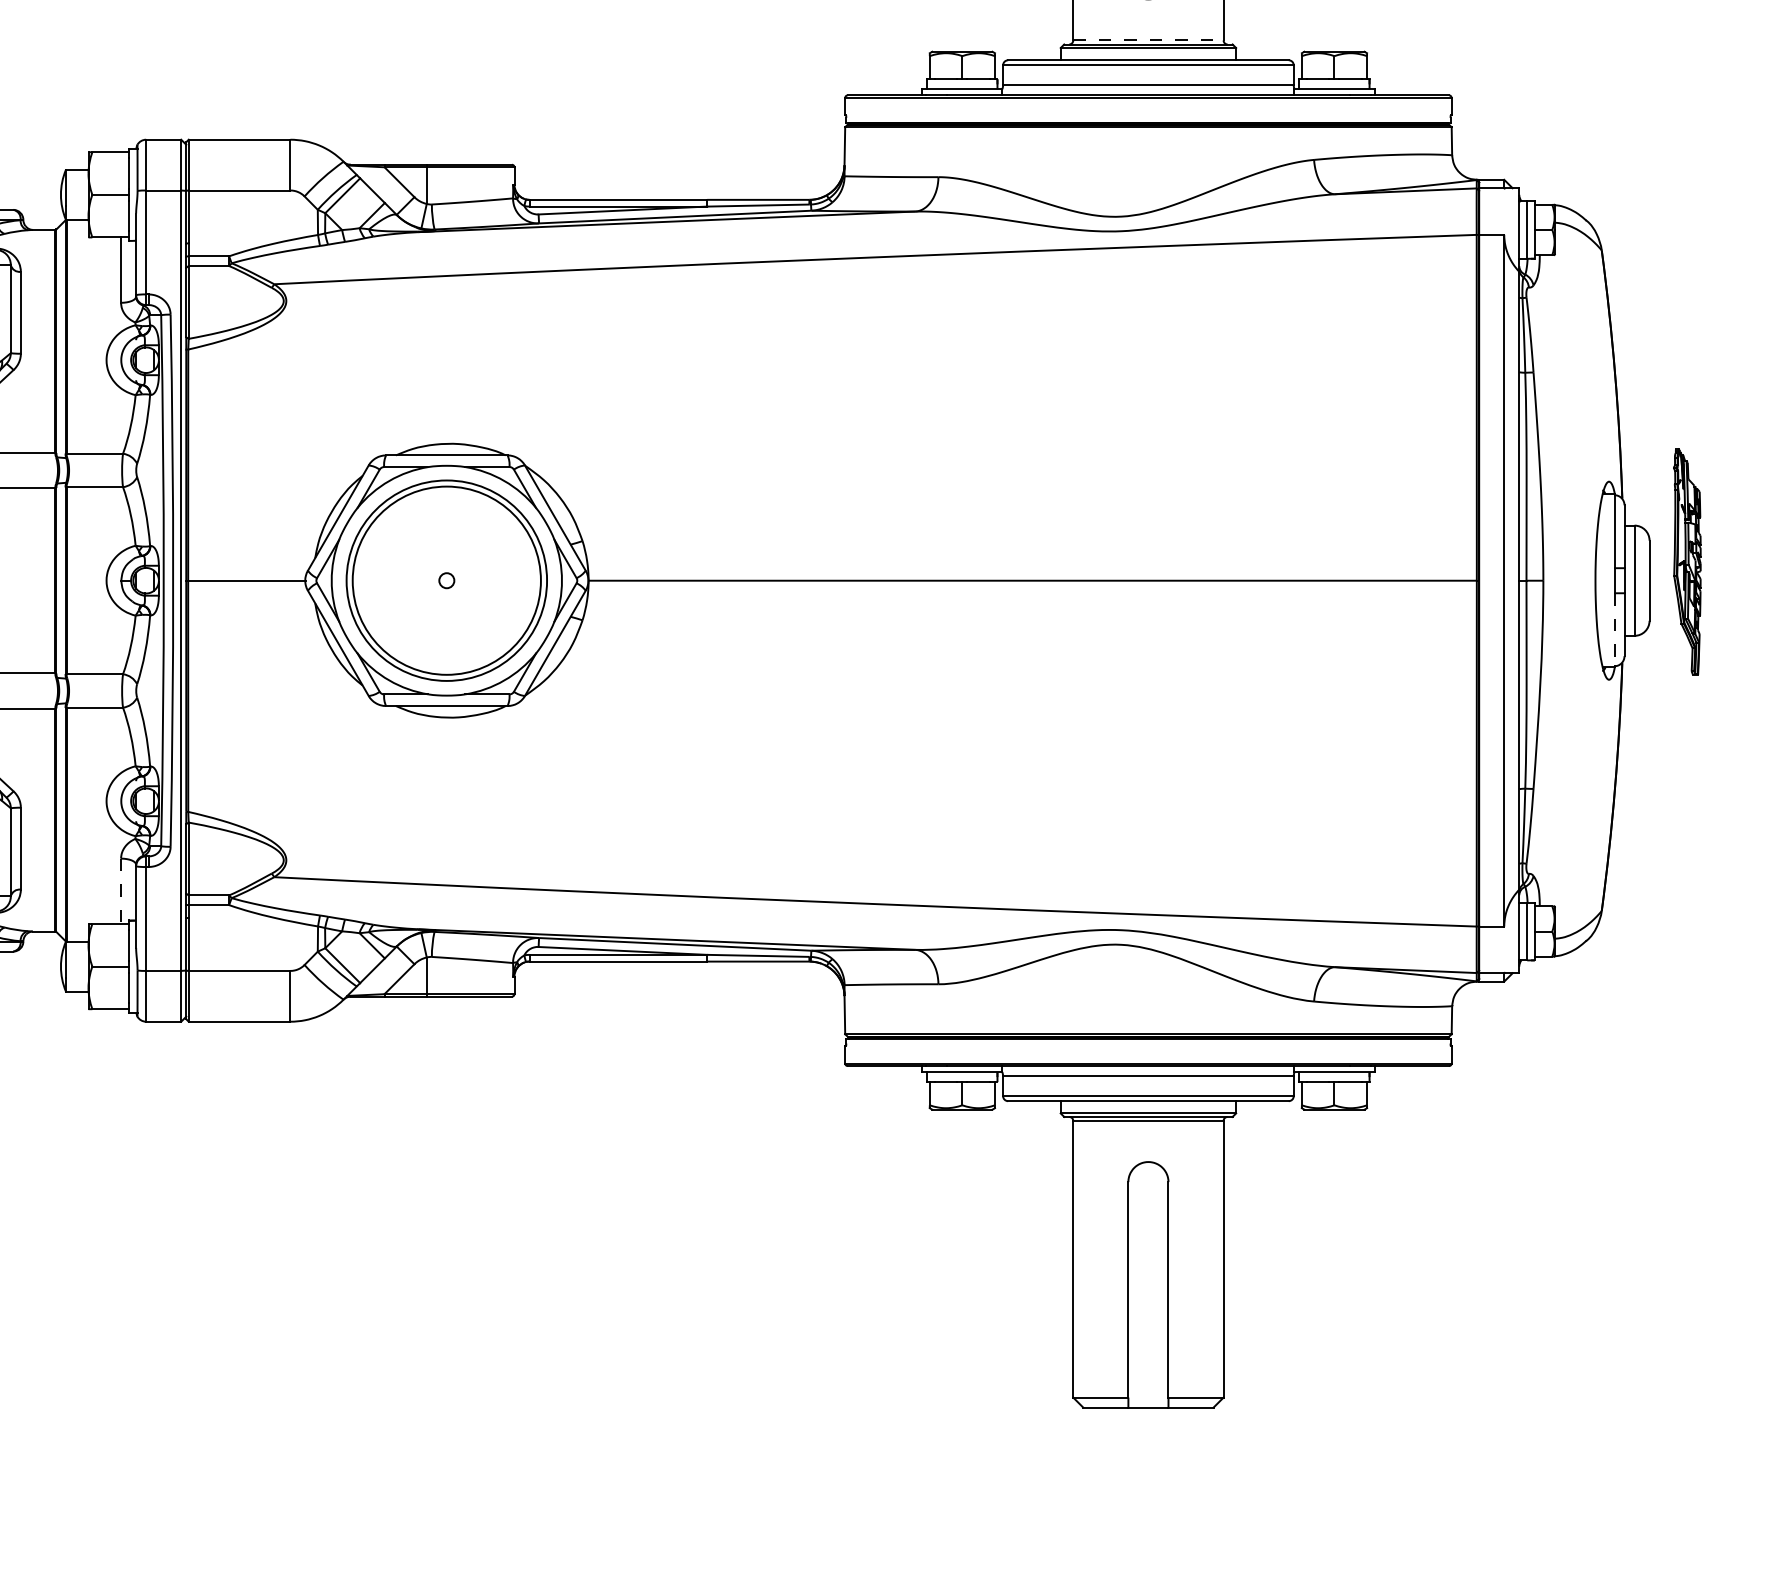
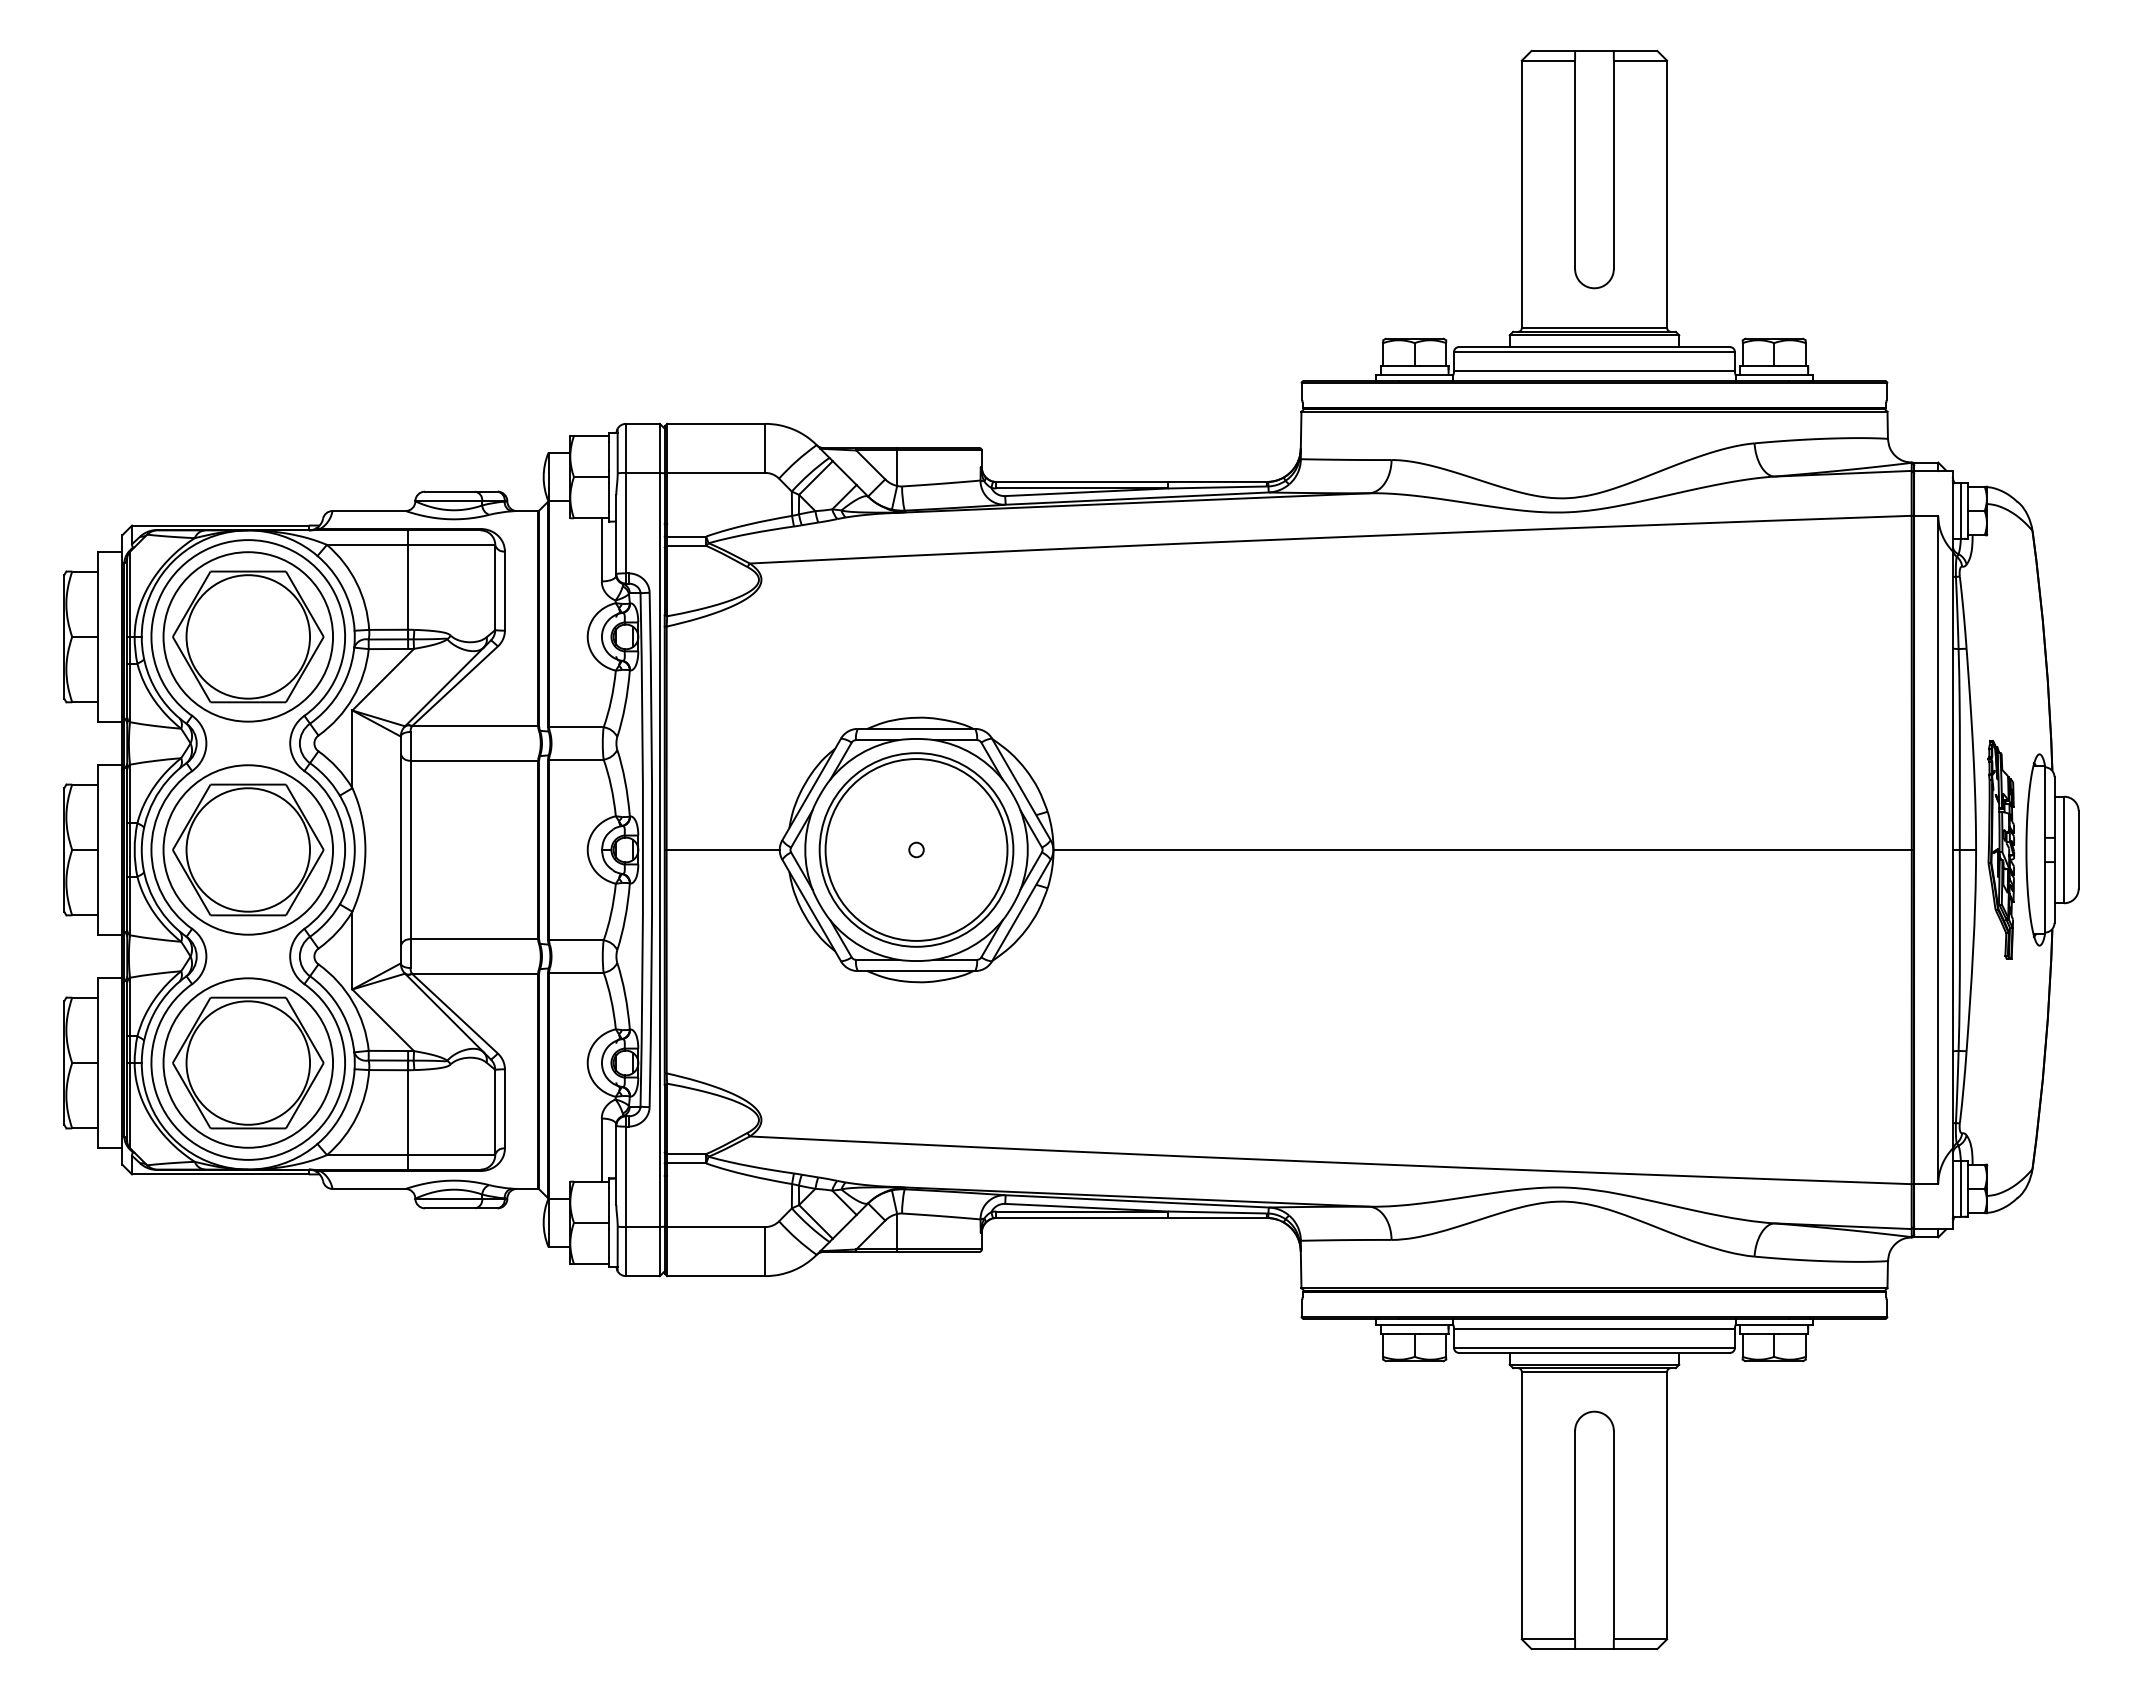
line: (1148, 39) -> (1594, 327), dashed -> solid
part: (1686, 561) -> (2000, 849), moved
line: (1614, 629) -> (2044, 897), dashed -> solid
line: (120, 891) -> (601, 1150), dashed -> solid

